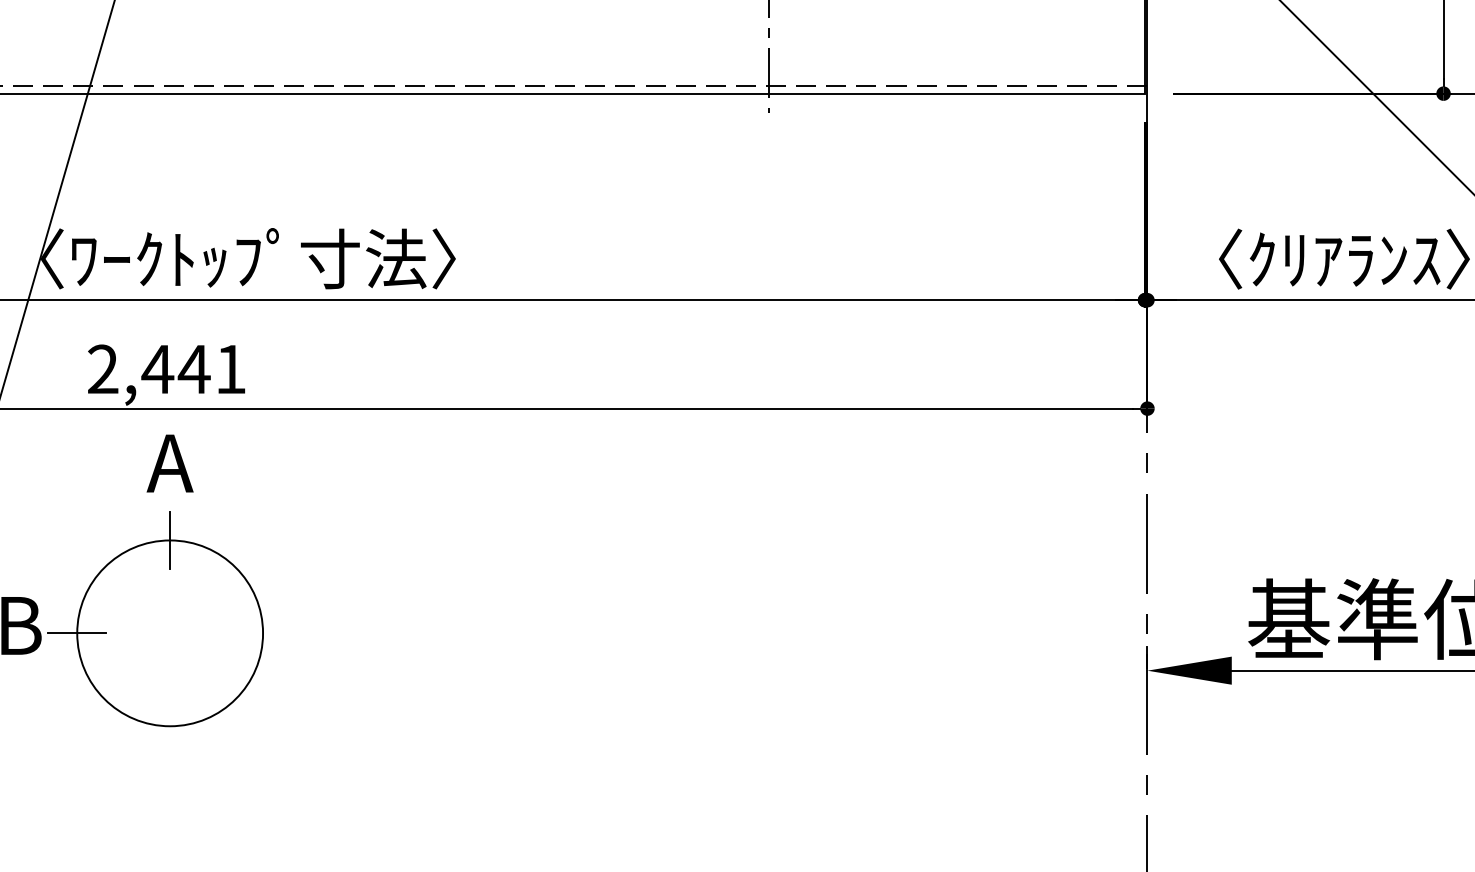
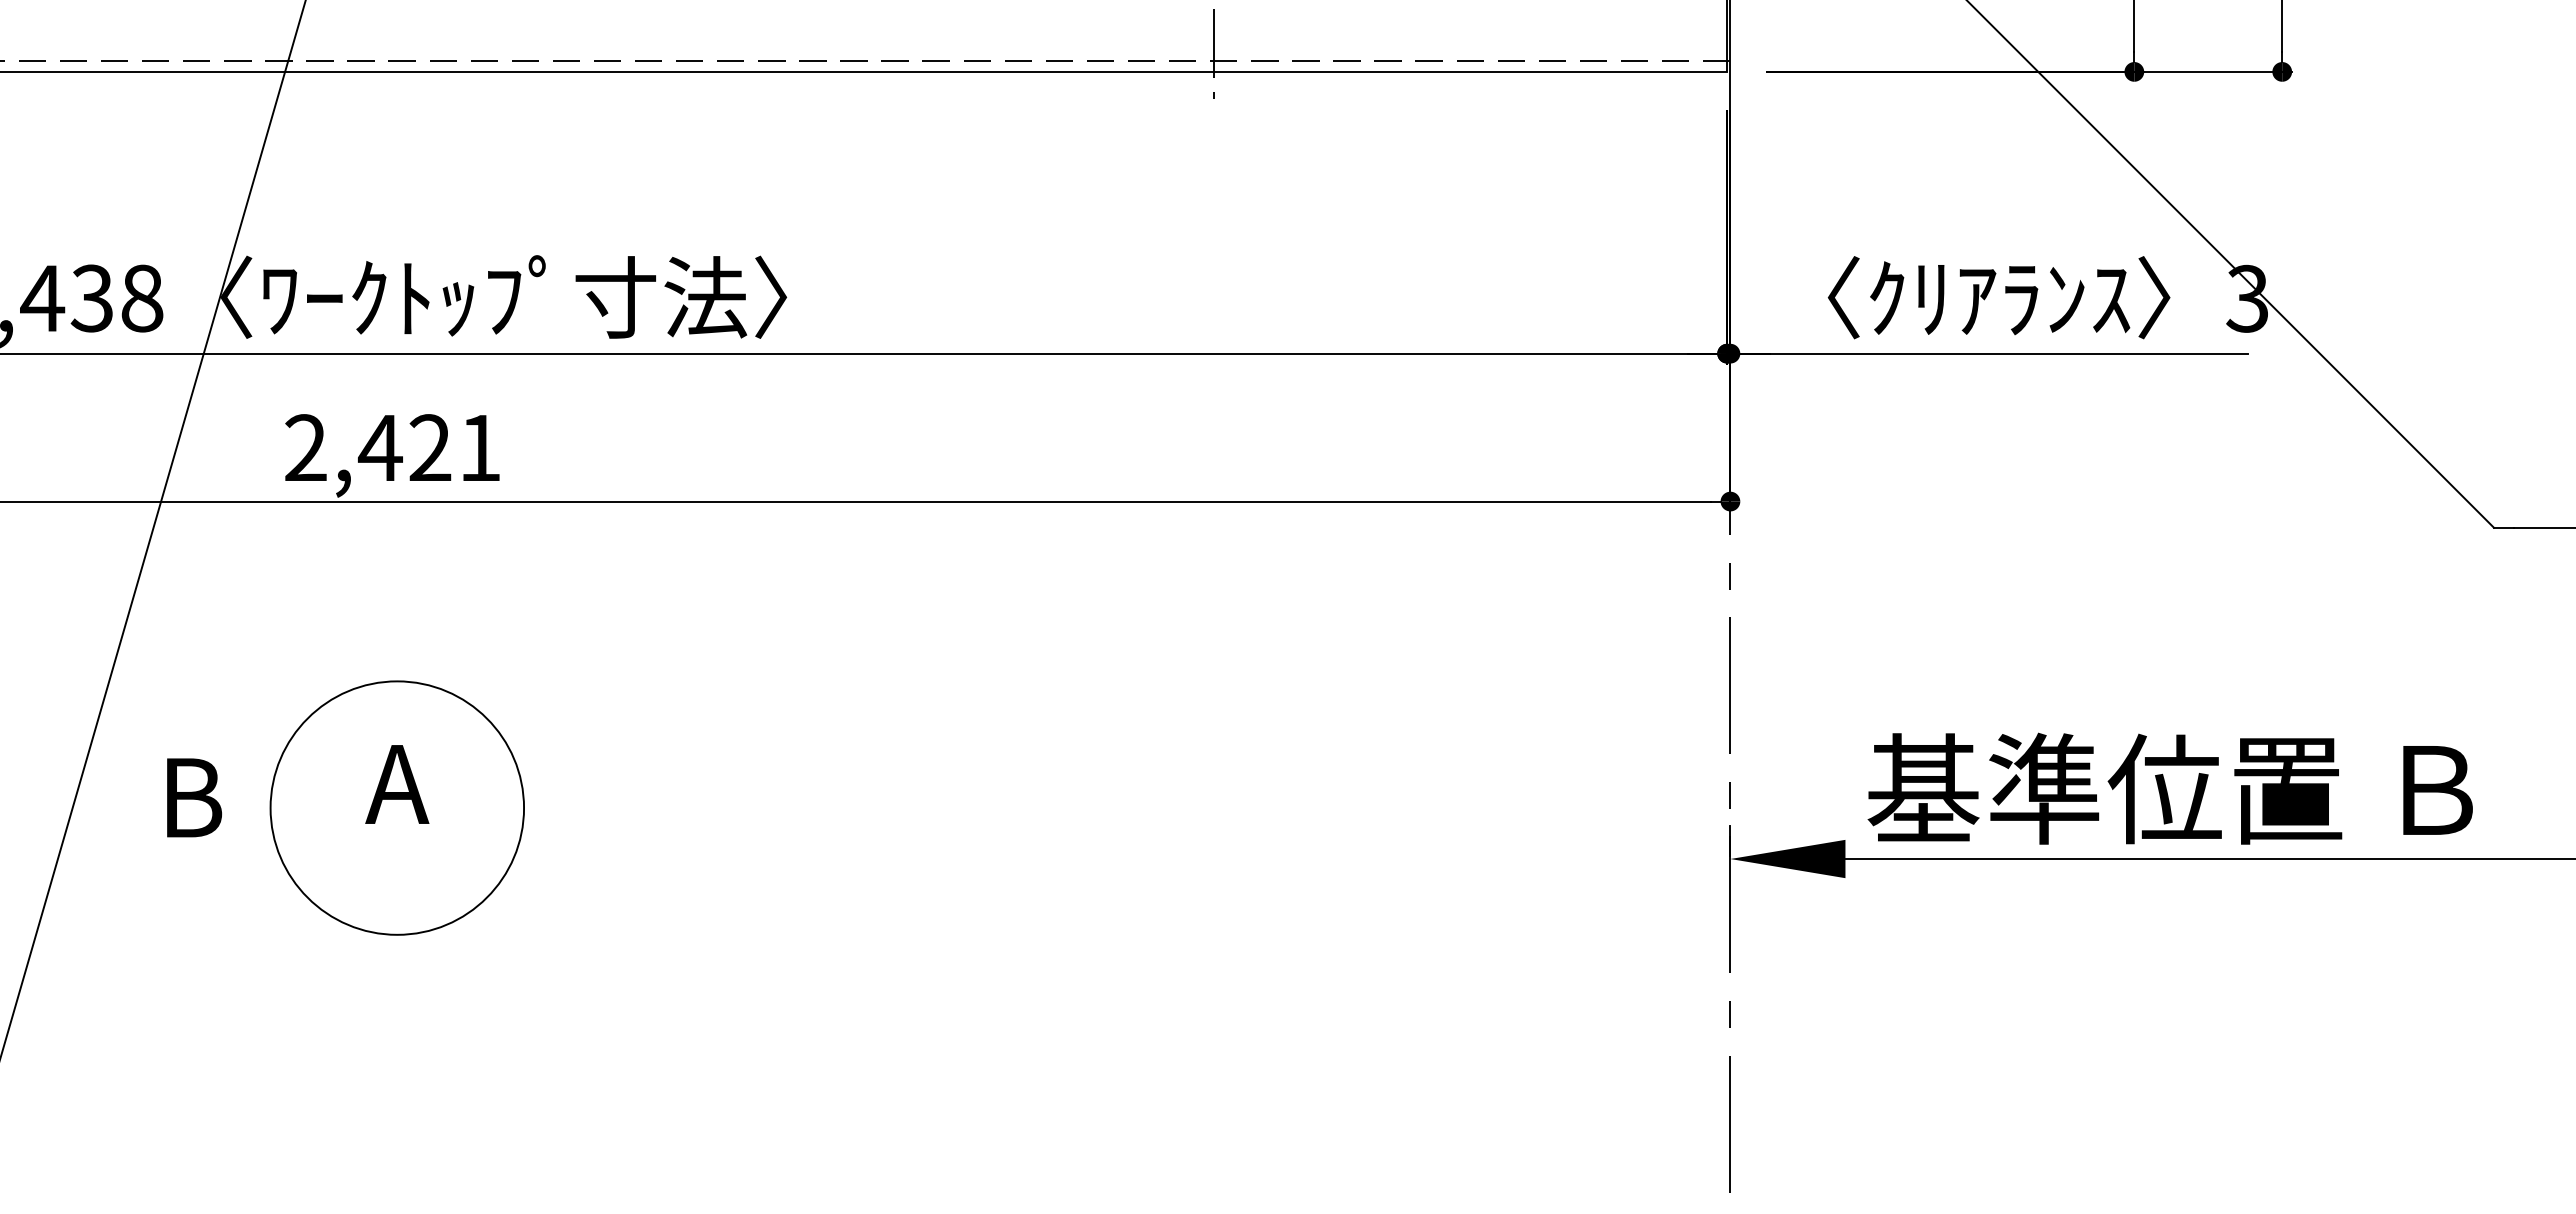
text: (193, 369) -> (429, 447), 2,441 -> 2,421
text: (170, 463) -> (397, 784), moved
line: (170, 539) -> (397, 680), removed
line: (77, 633) -> (270, 808), removed

